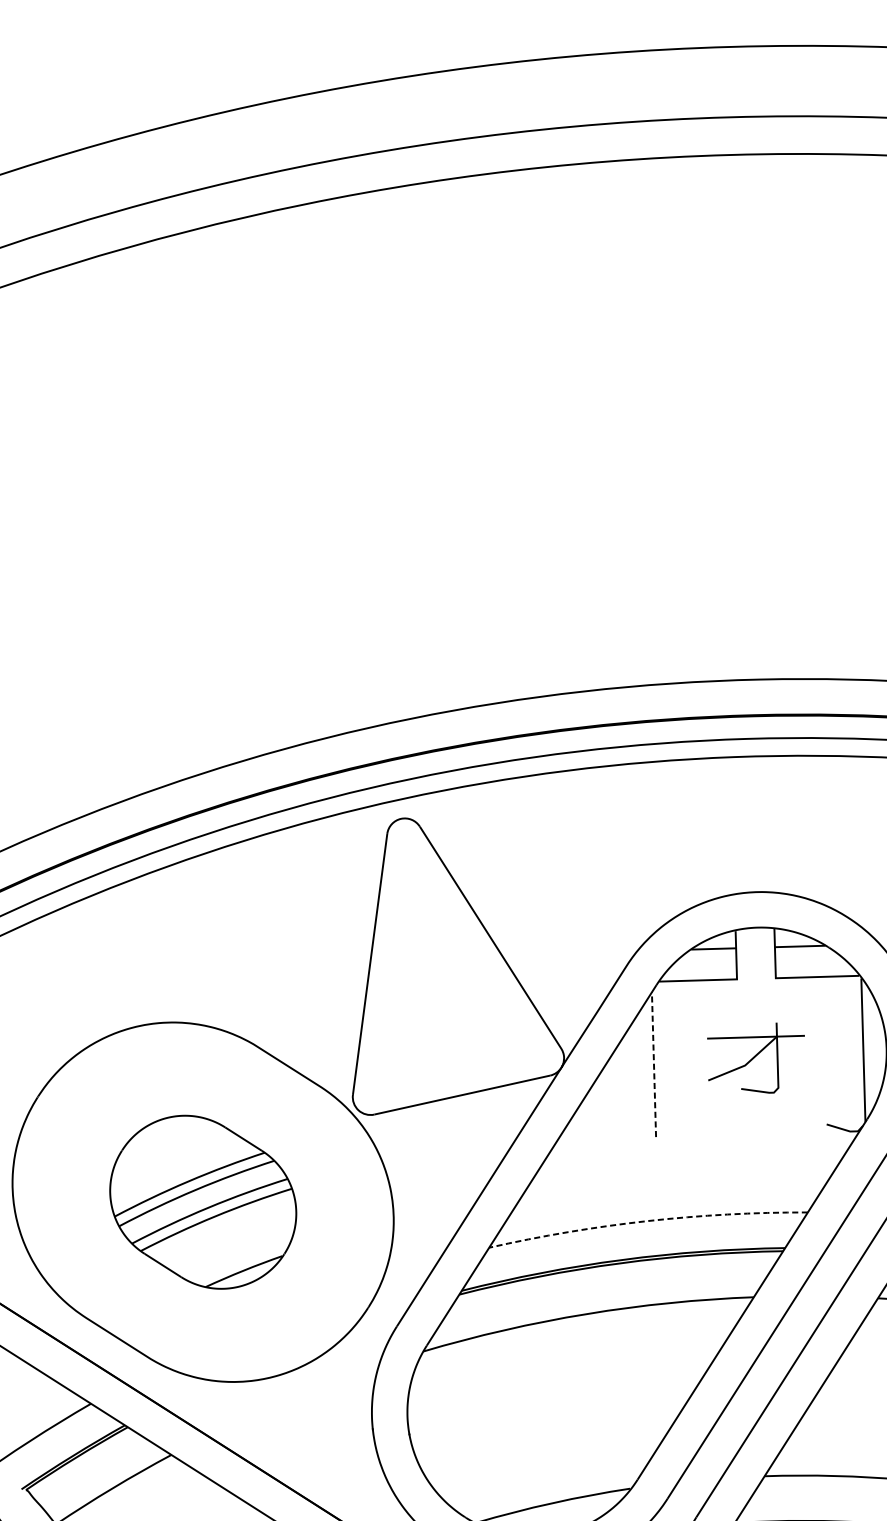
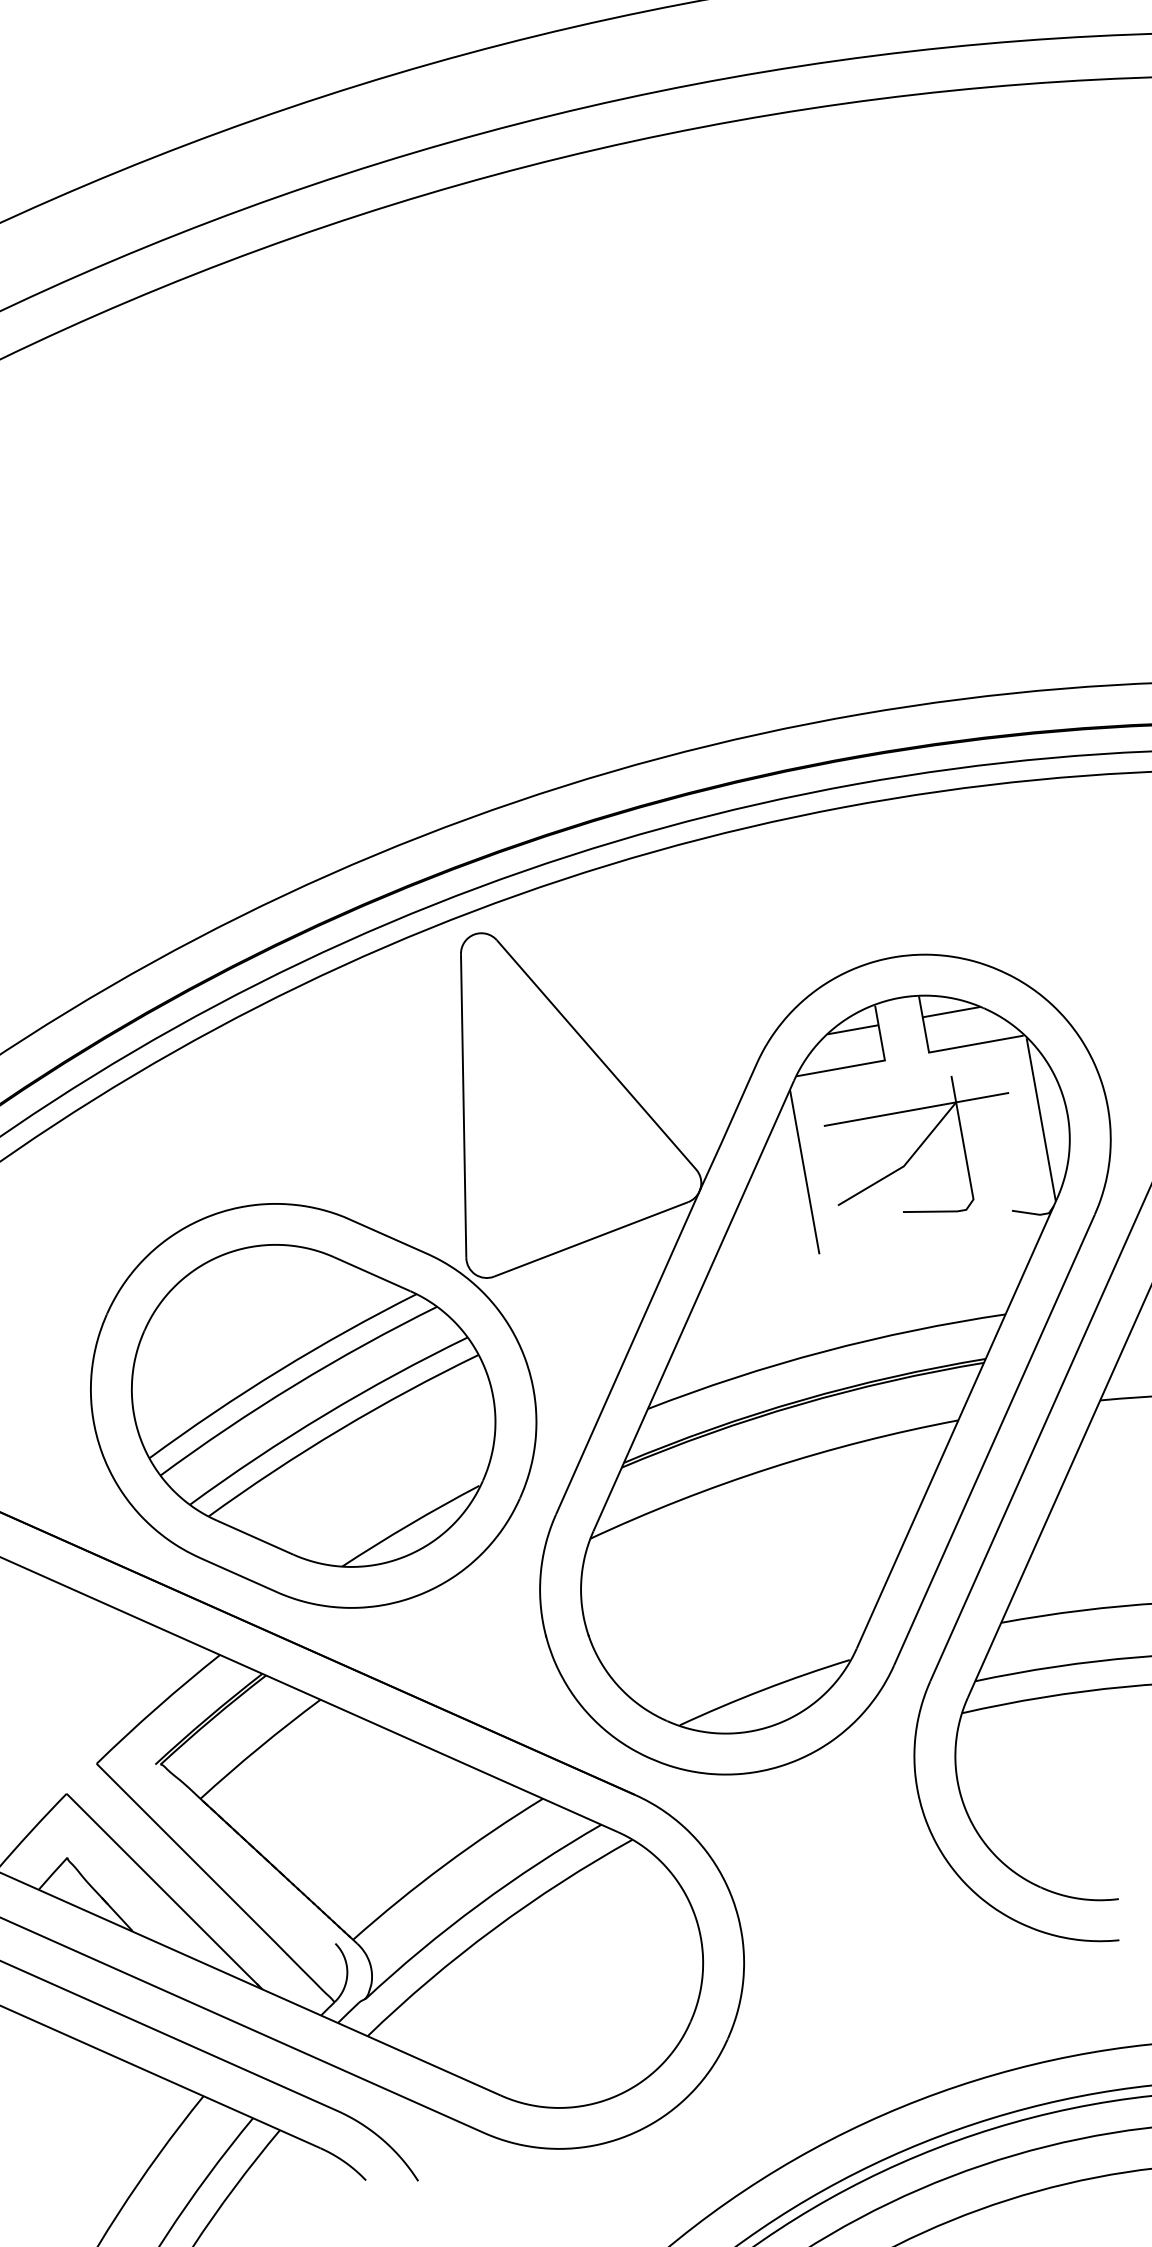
part: (753, 1054) -> (916, 1143), size x1.67
line: (653, 1065) -> (804, 1172), dashed -> solid
part: (203, 1201) -> (313, 1405), size x1.67
arc: (647, 1221) -> (824, 1351), dashed -> solid

